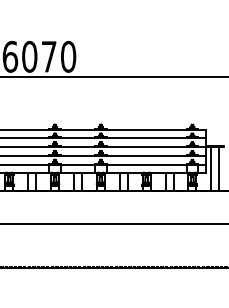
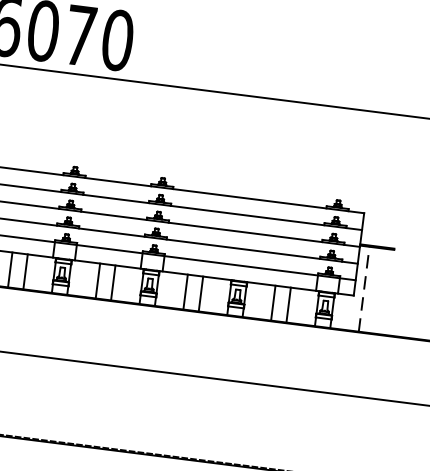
line: (211, 168) -> (364, 288), solid -> dashed
line: (219, 168) -> (379, 290), removed

